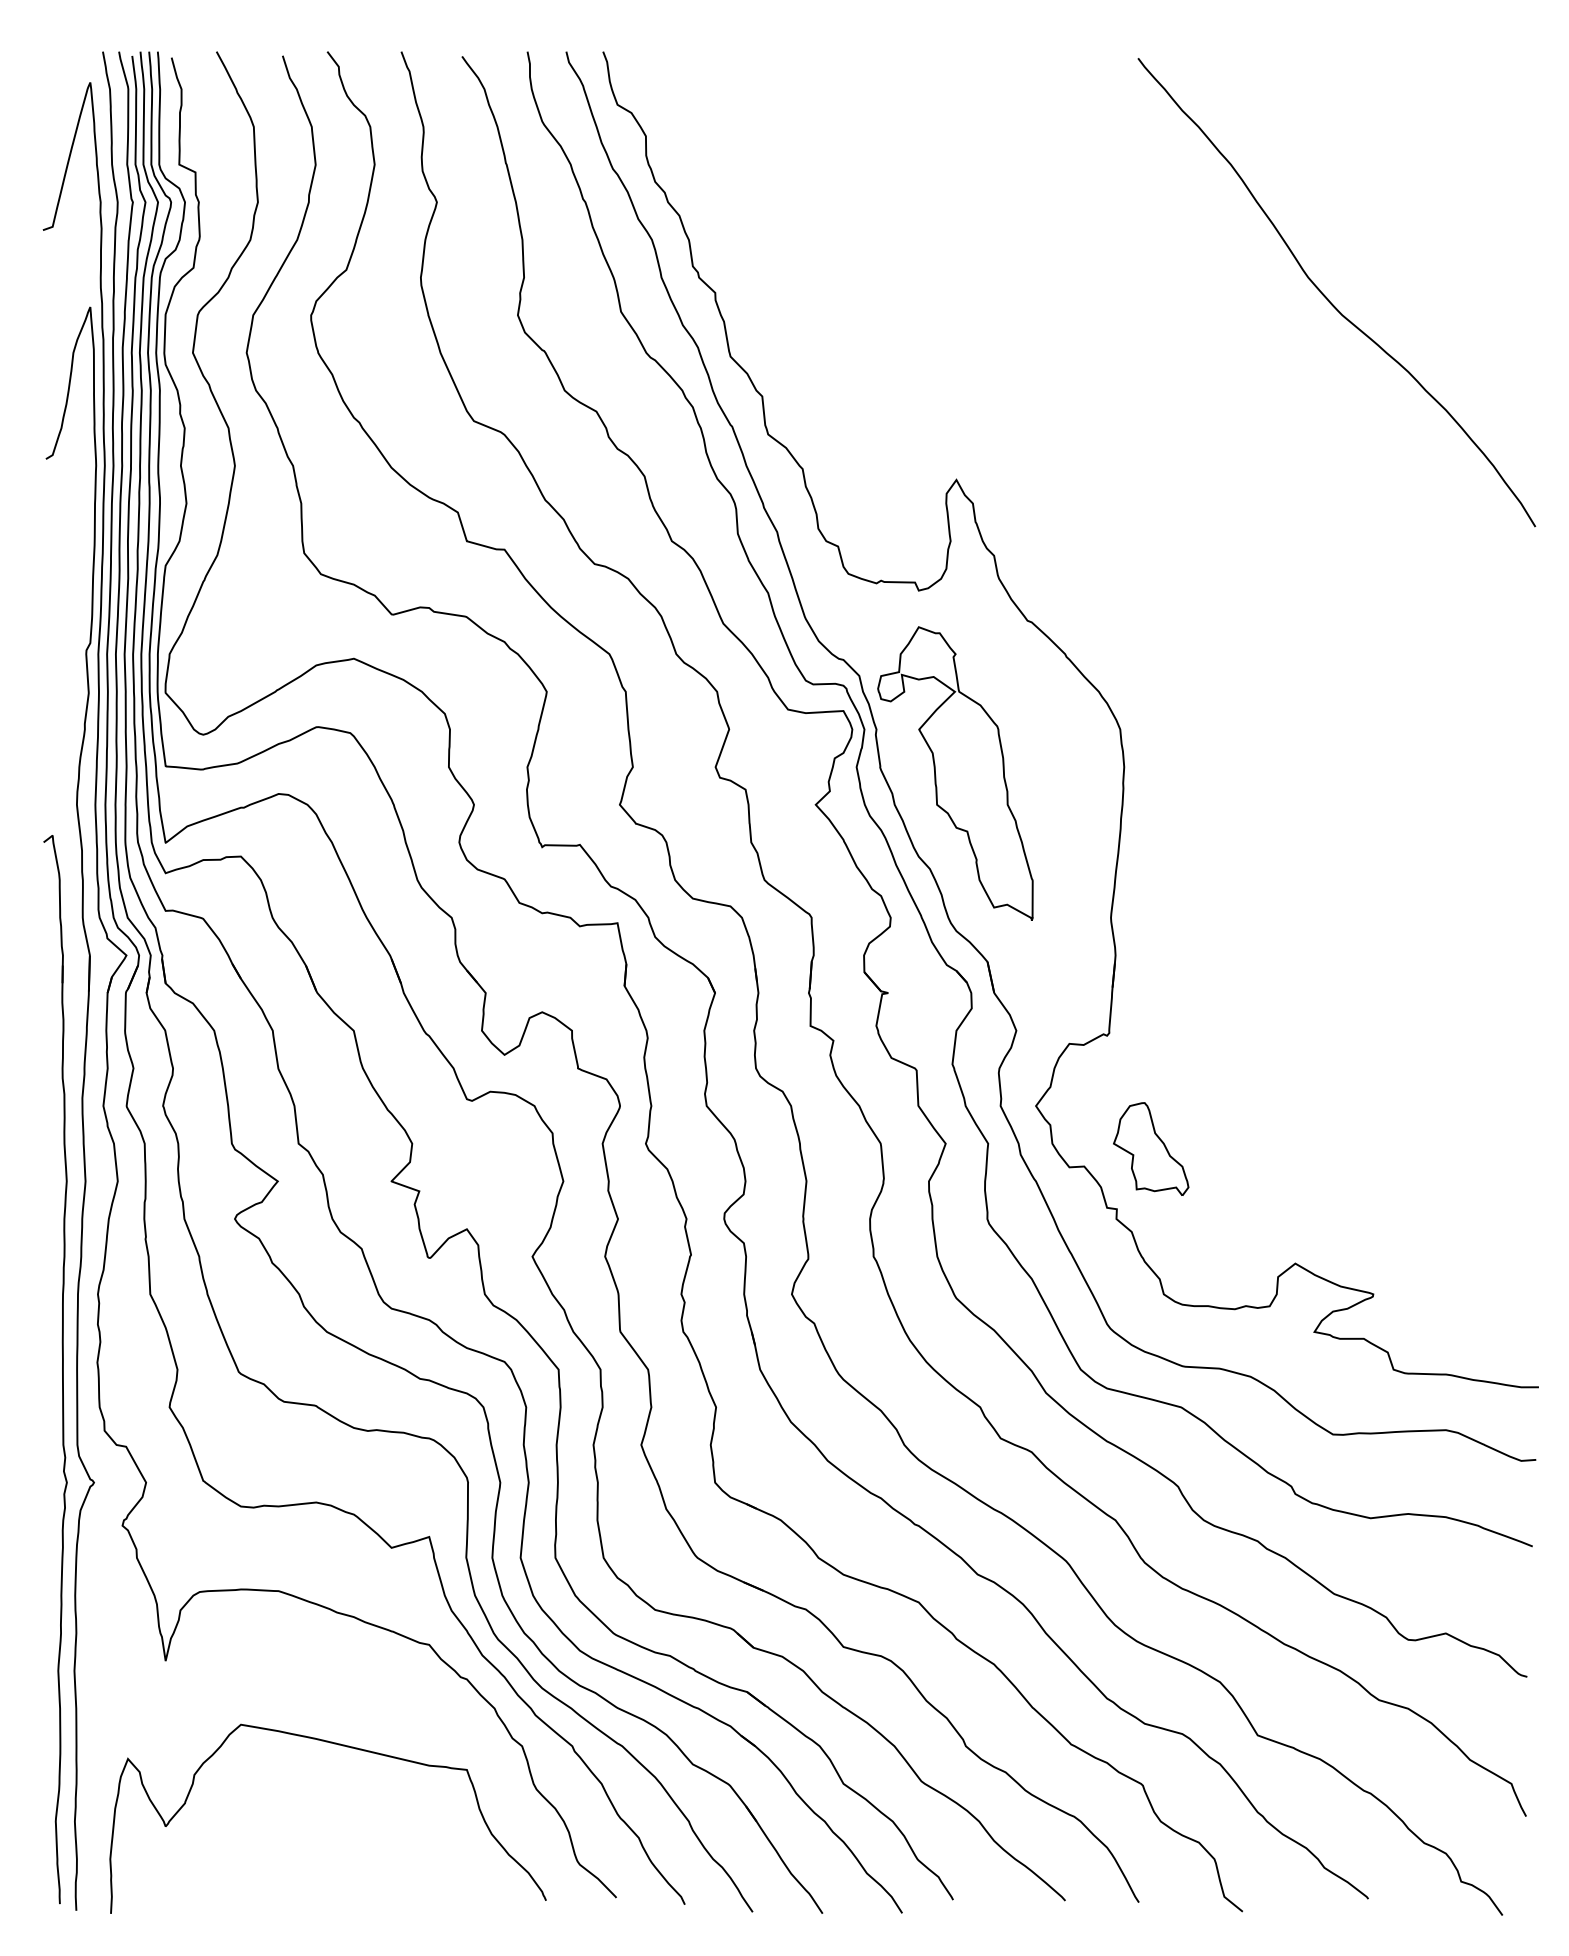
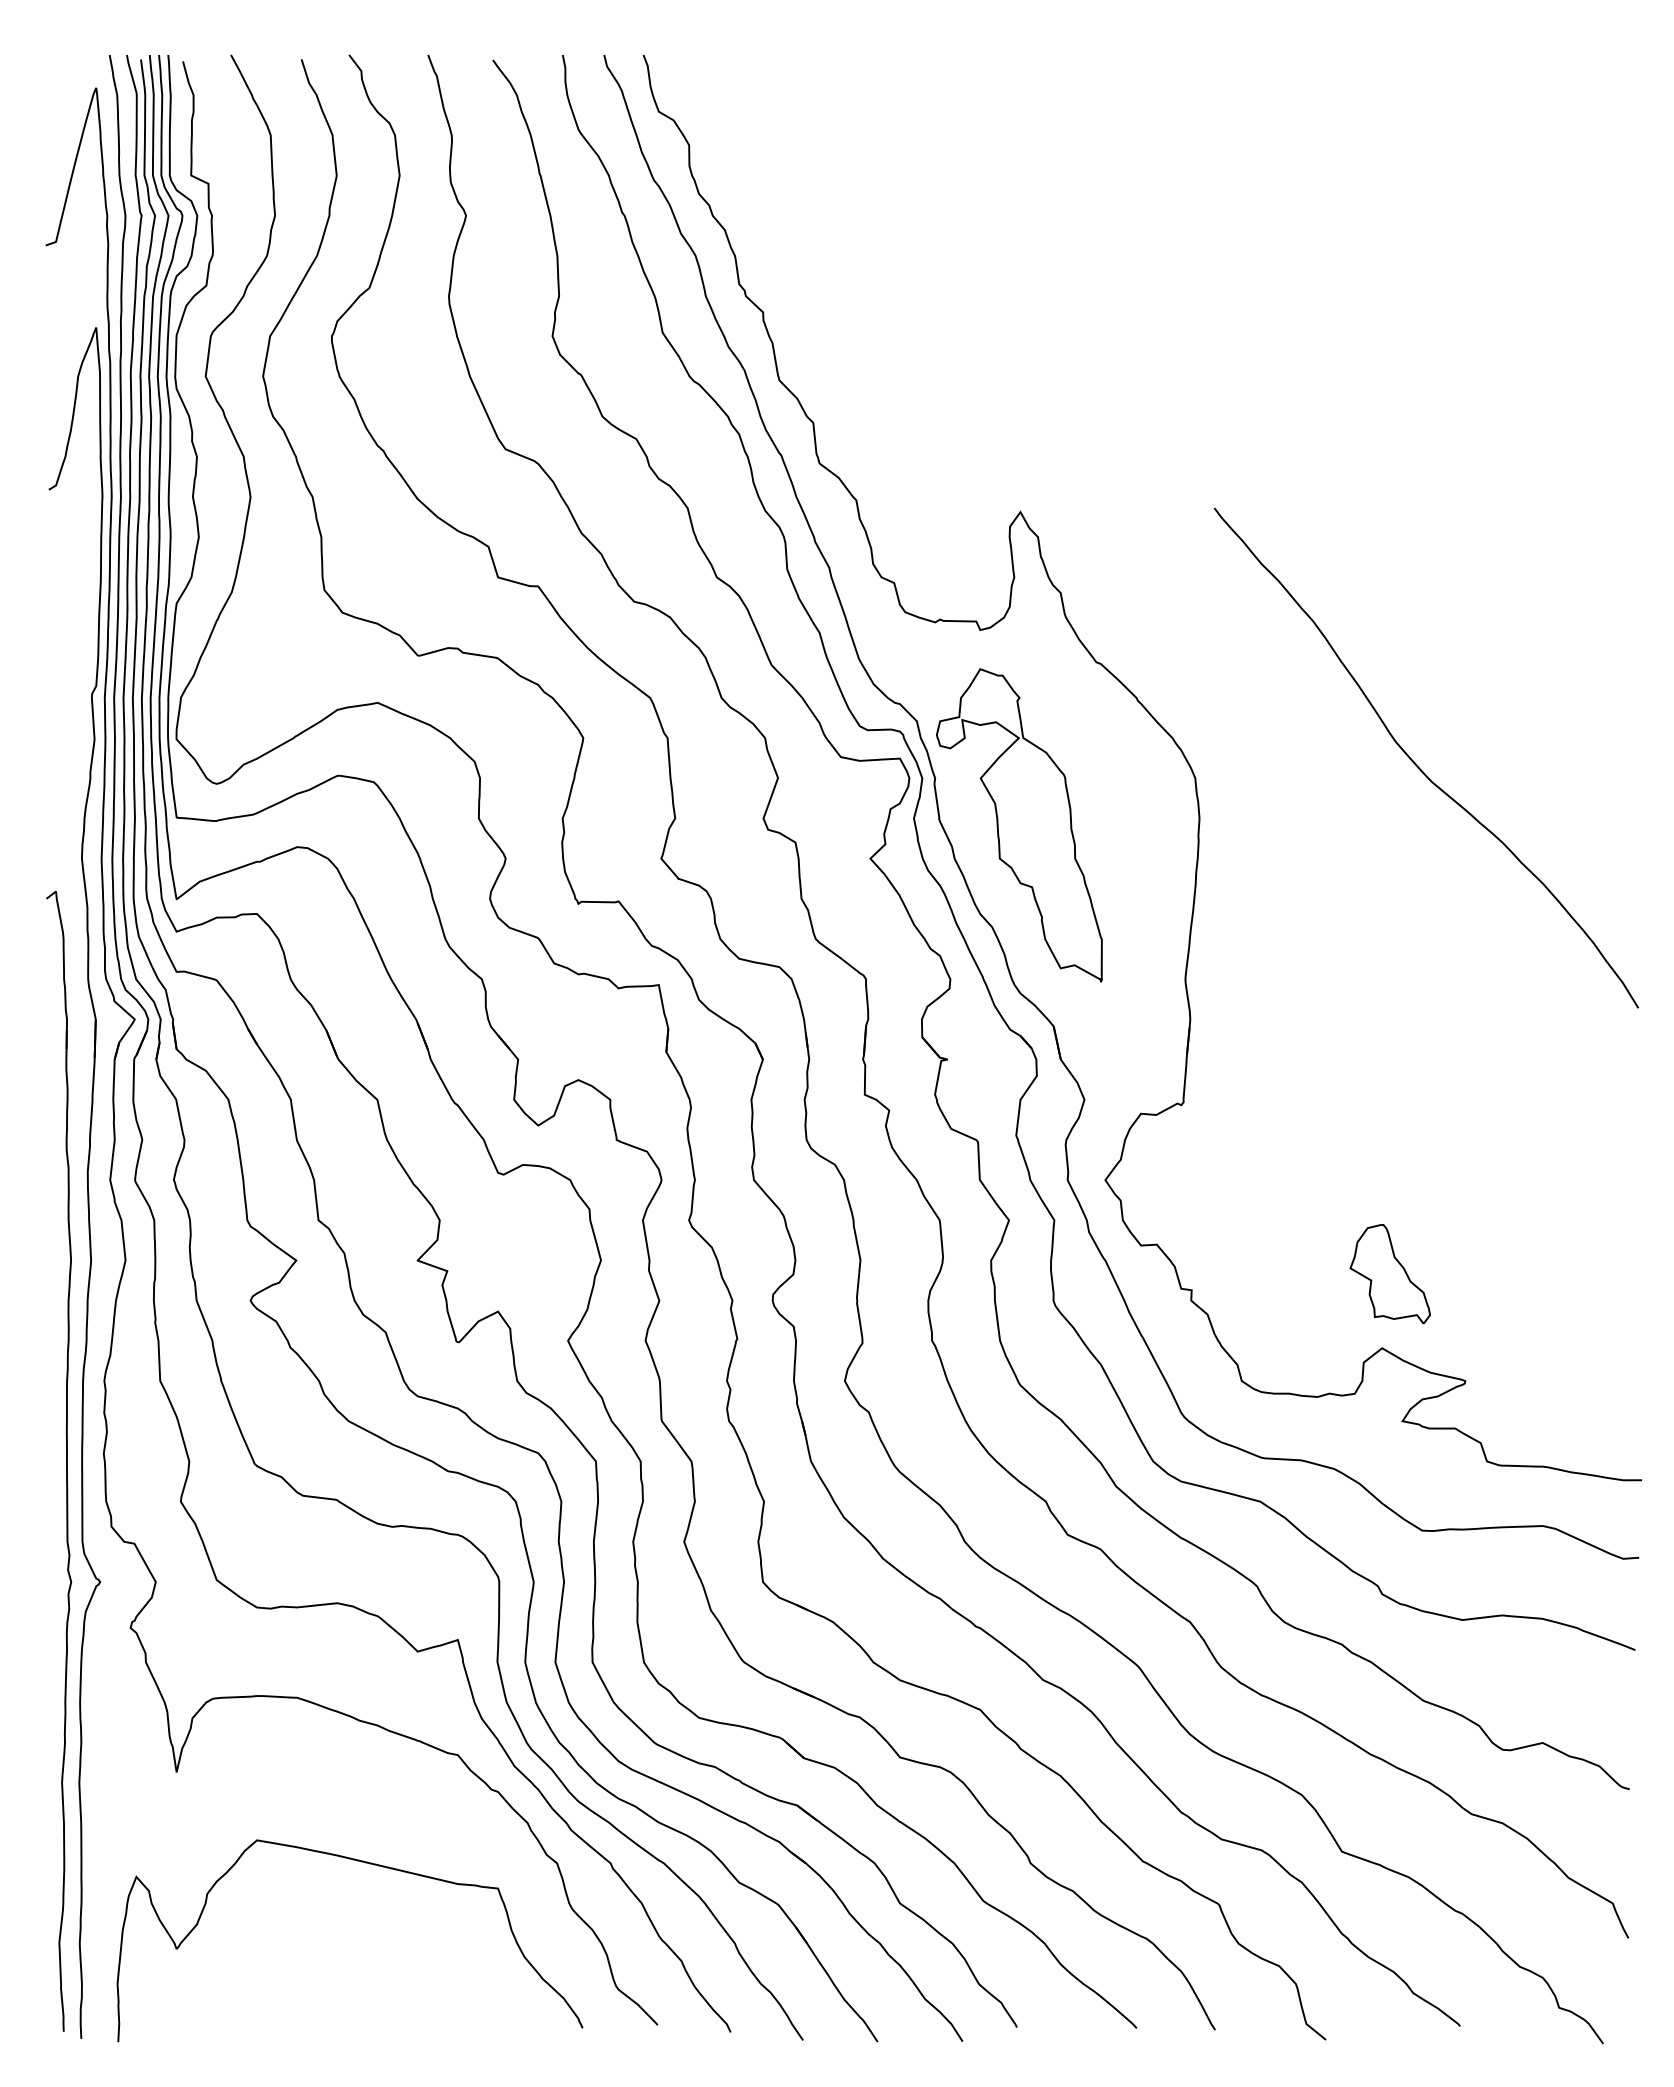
curve: (1327, 297) -> (1416, 763), moved
part: (1150, 1149) -> (1389, 1274), moved

